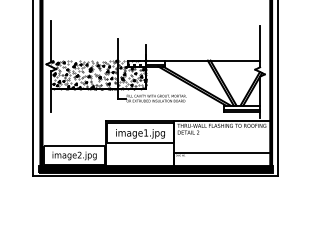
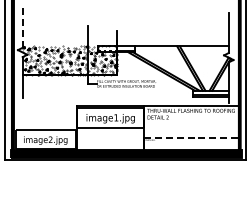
line: (51, 41) -> (22, 27), solid -> dashed
line: (222, 153) -> (191, 138), solid -> dashed

